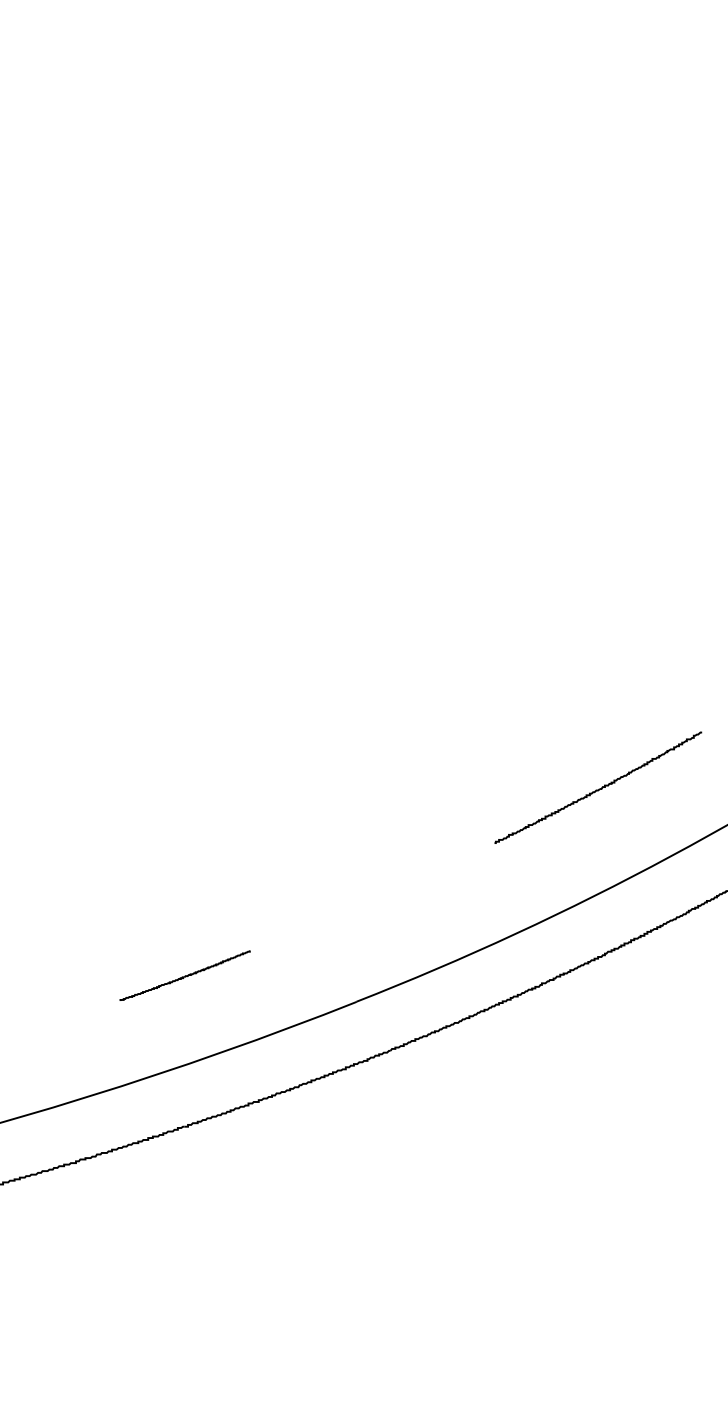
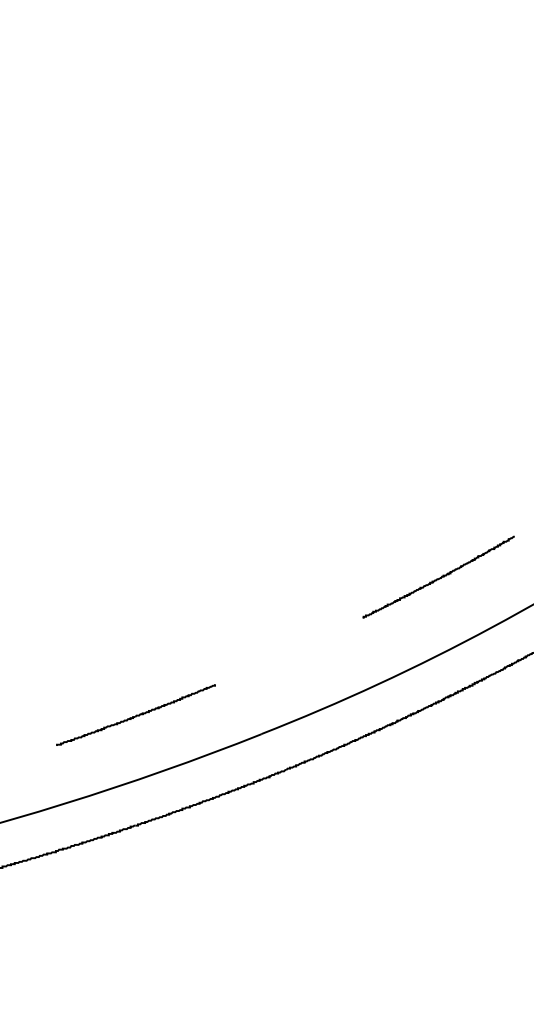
part: (184, 975) -> (135, 714), size x1.67

